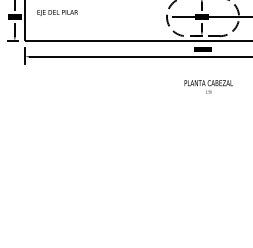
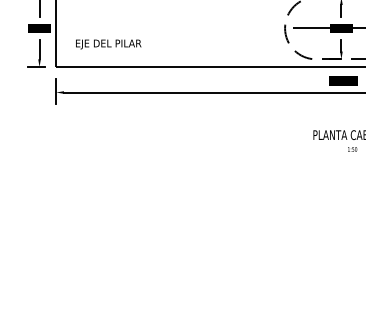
text: (57, 12) -> (108, 43), moved

